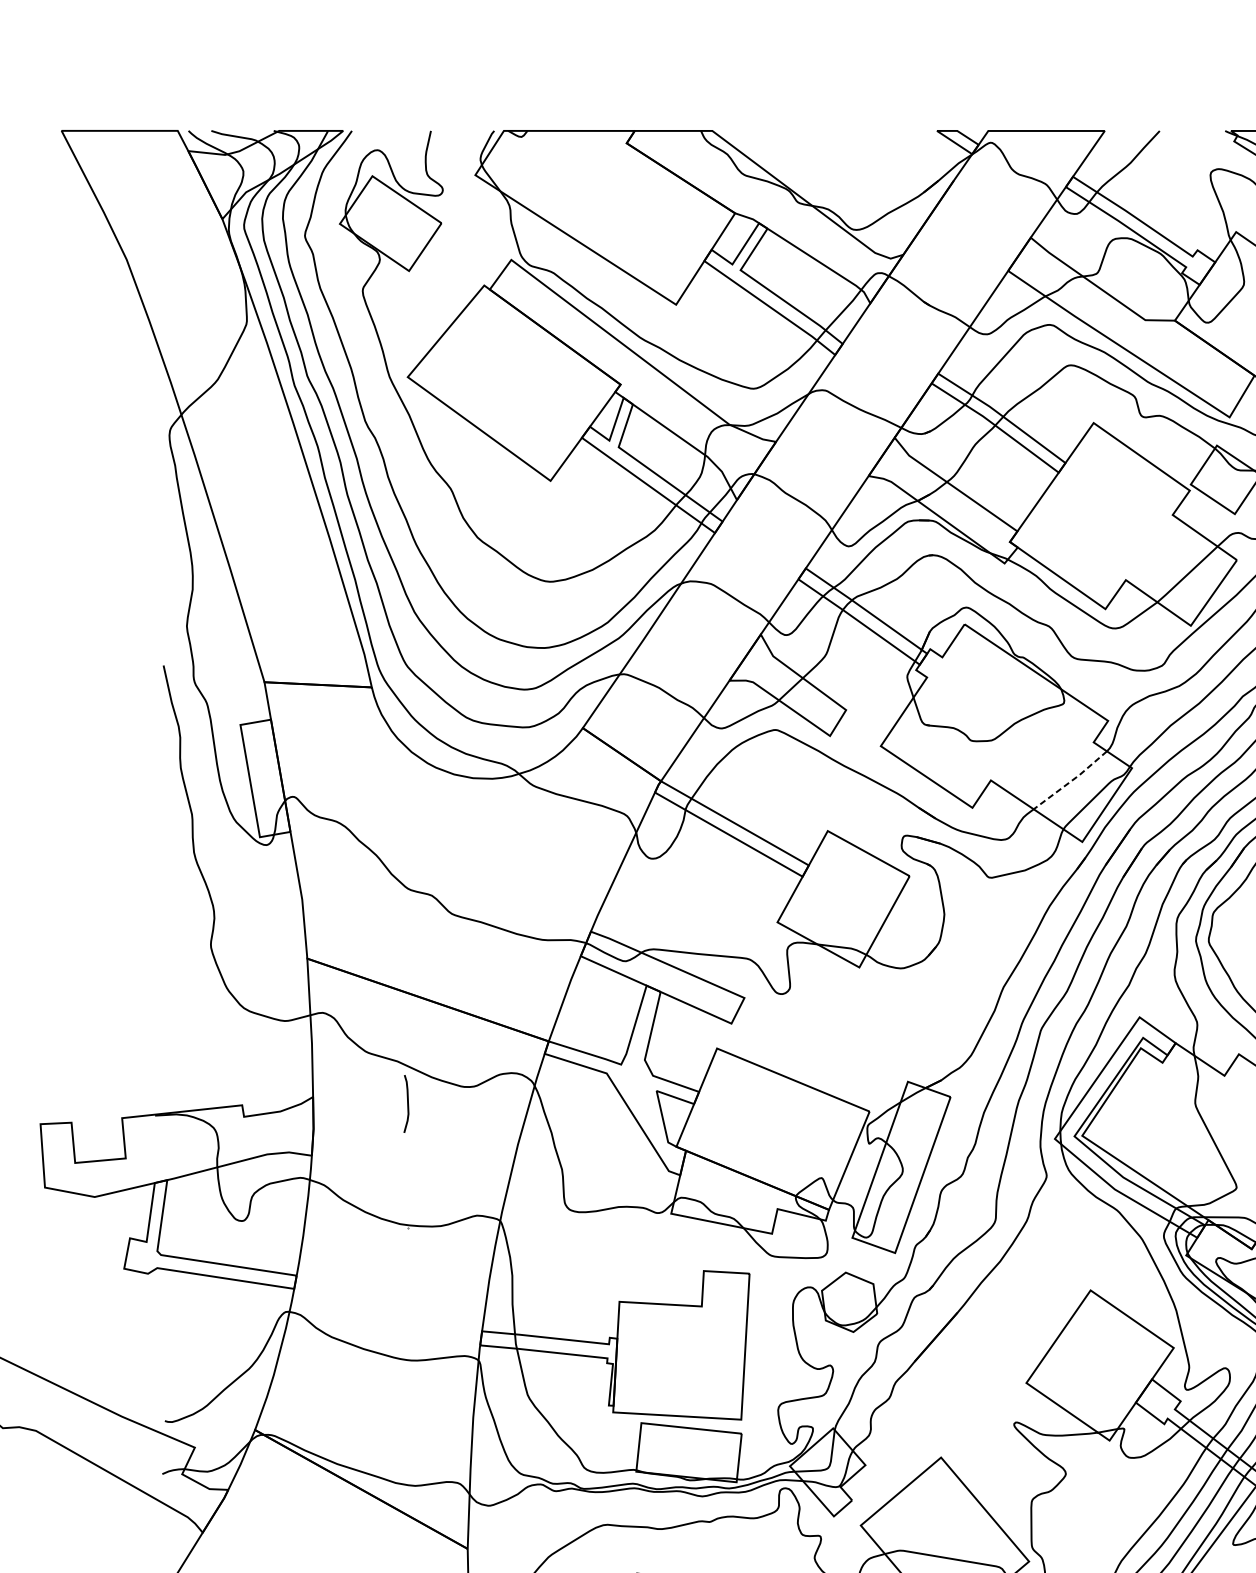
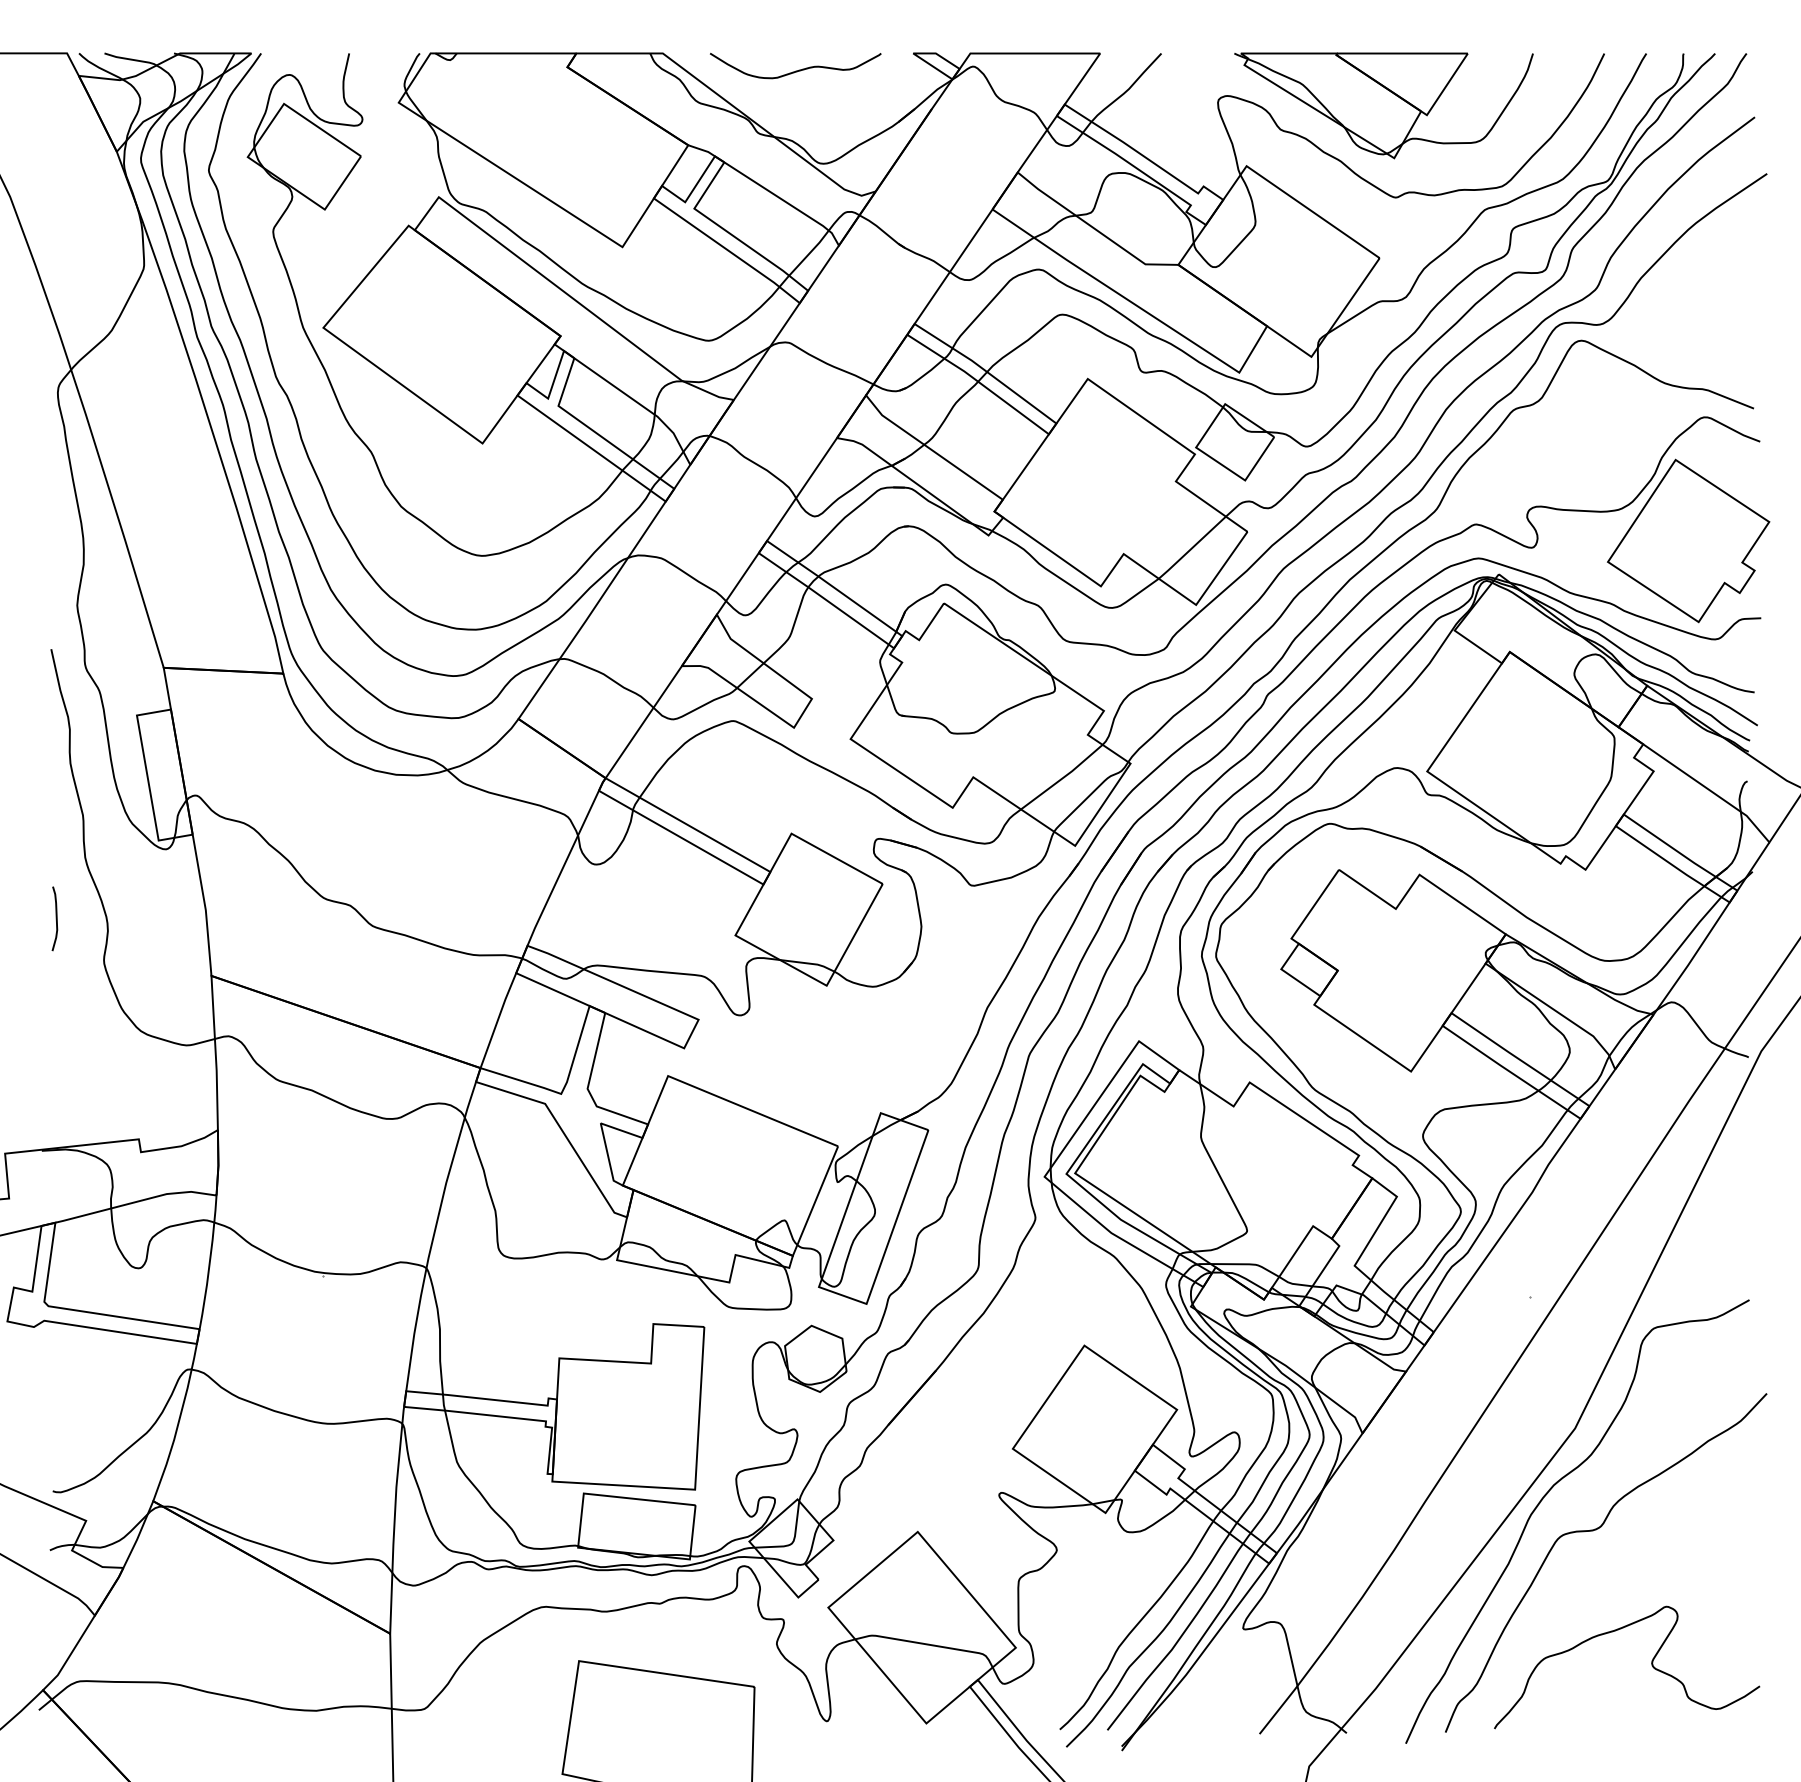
curve: (831, 146) -> (795, 70), added
line: (1071, 780) -> (1063, 777), dashed -> solid
curve: (406, 1103) -> (55, 918), moved

